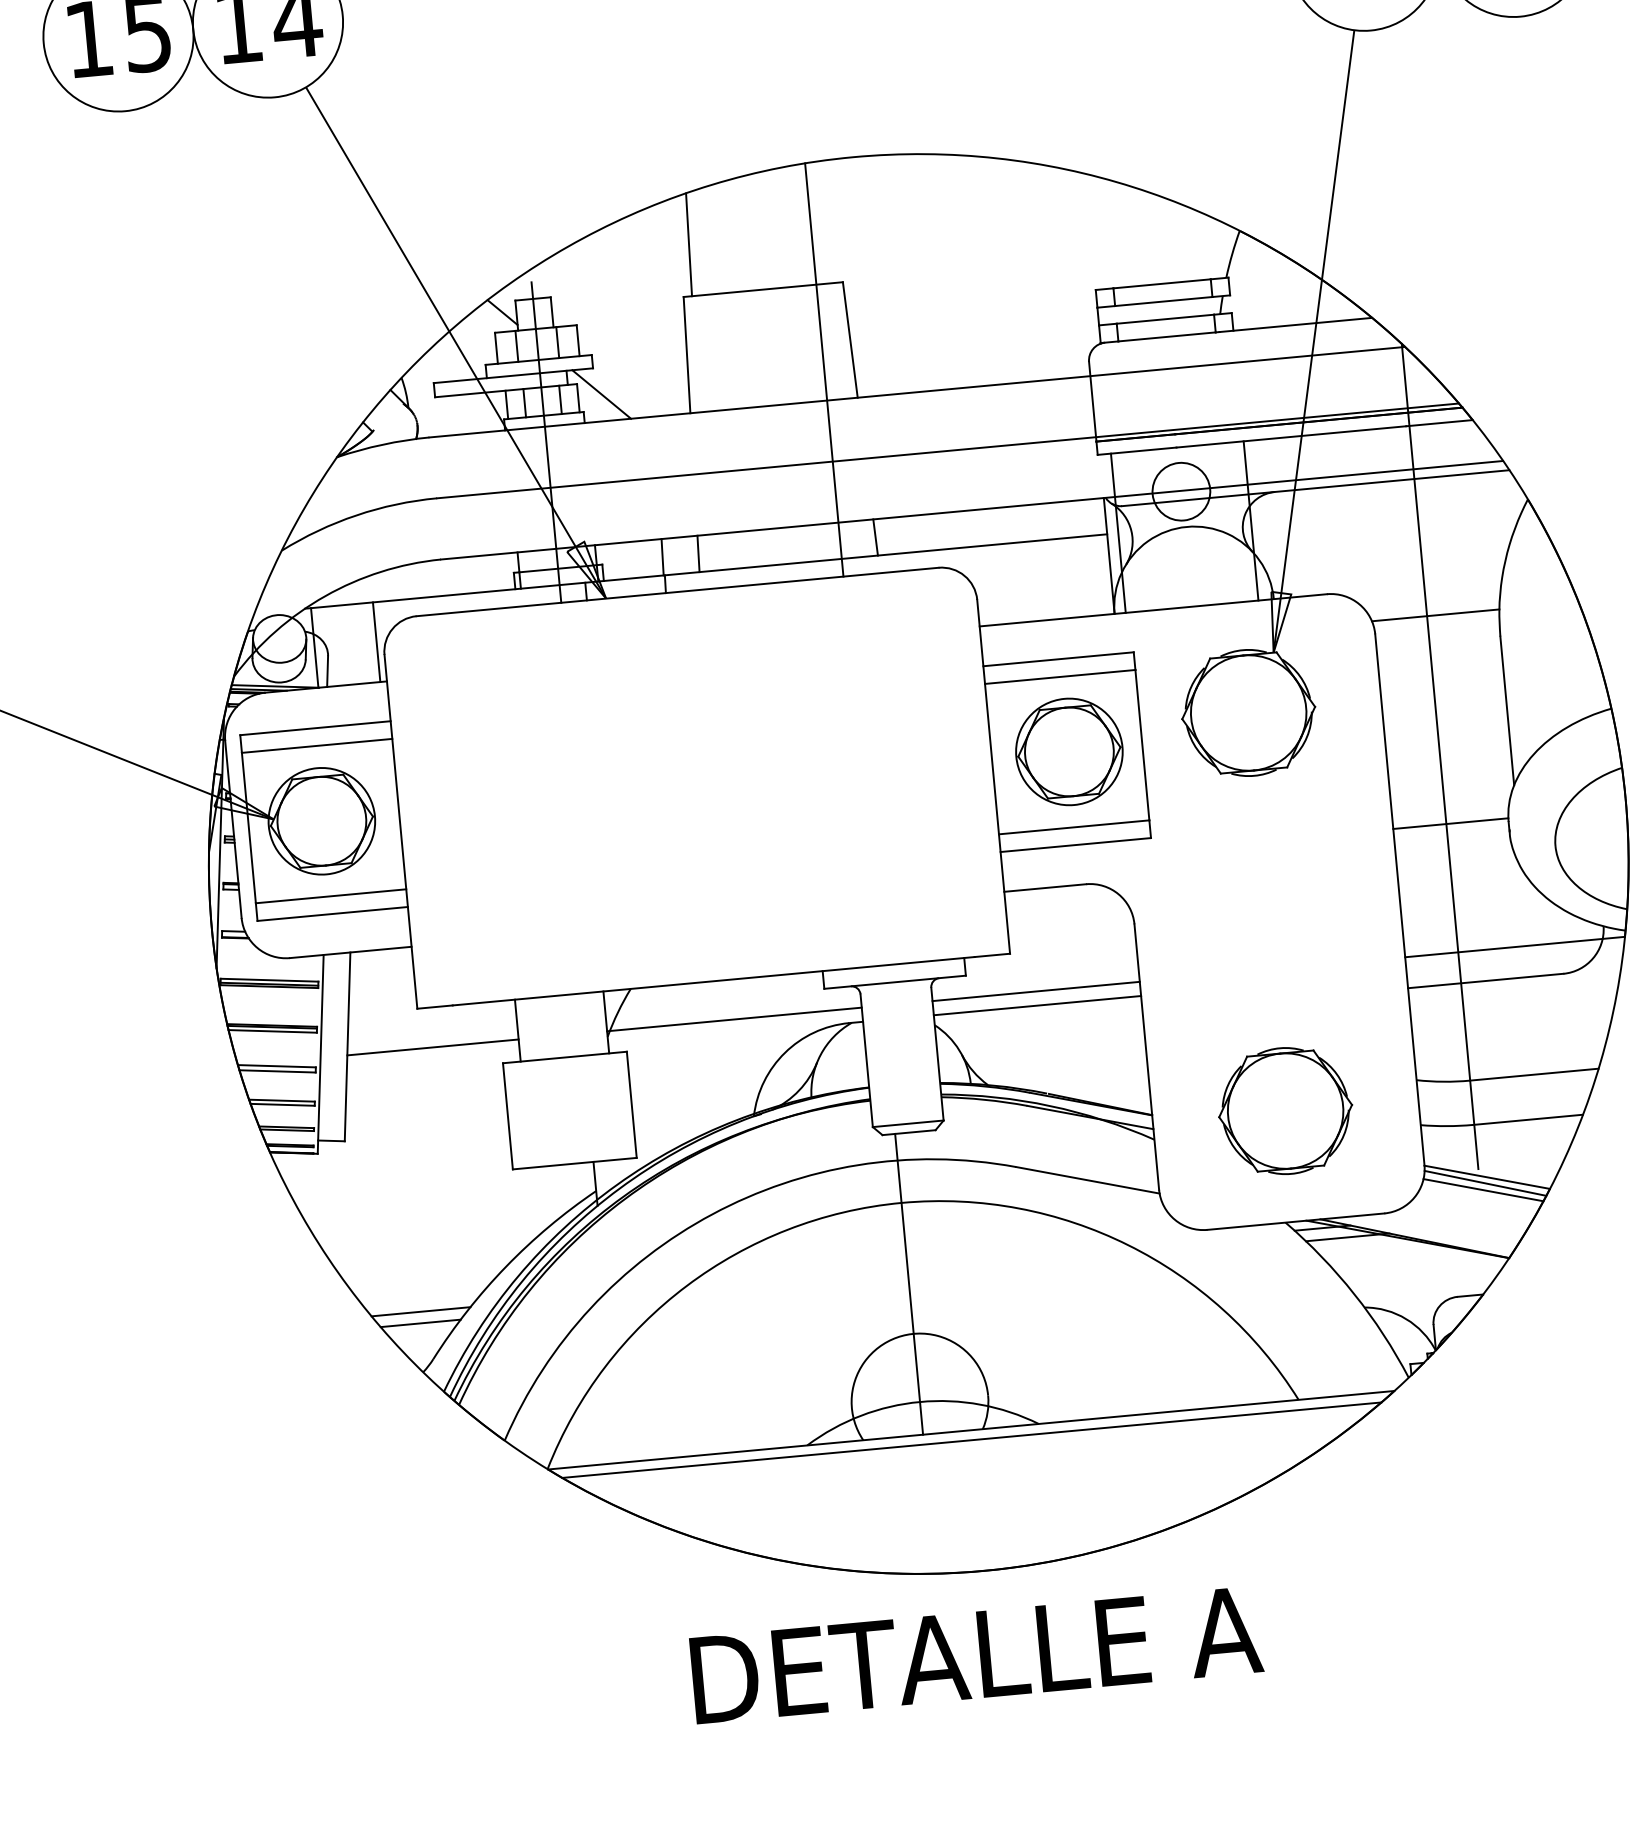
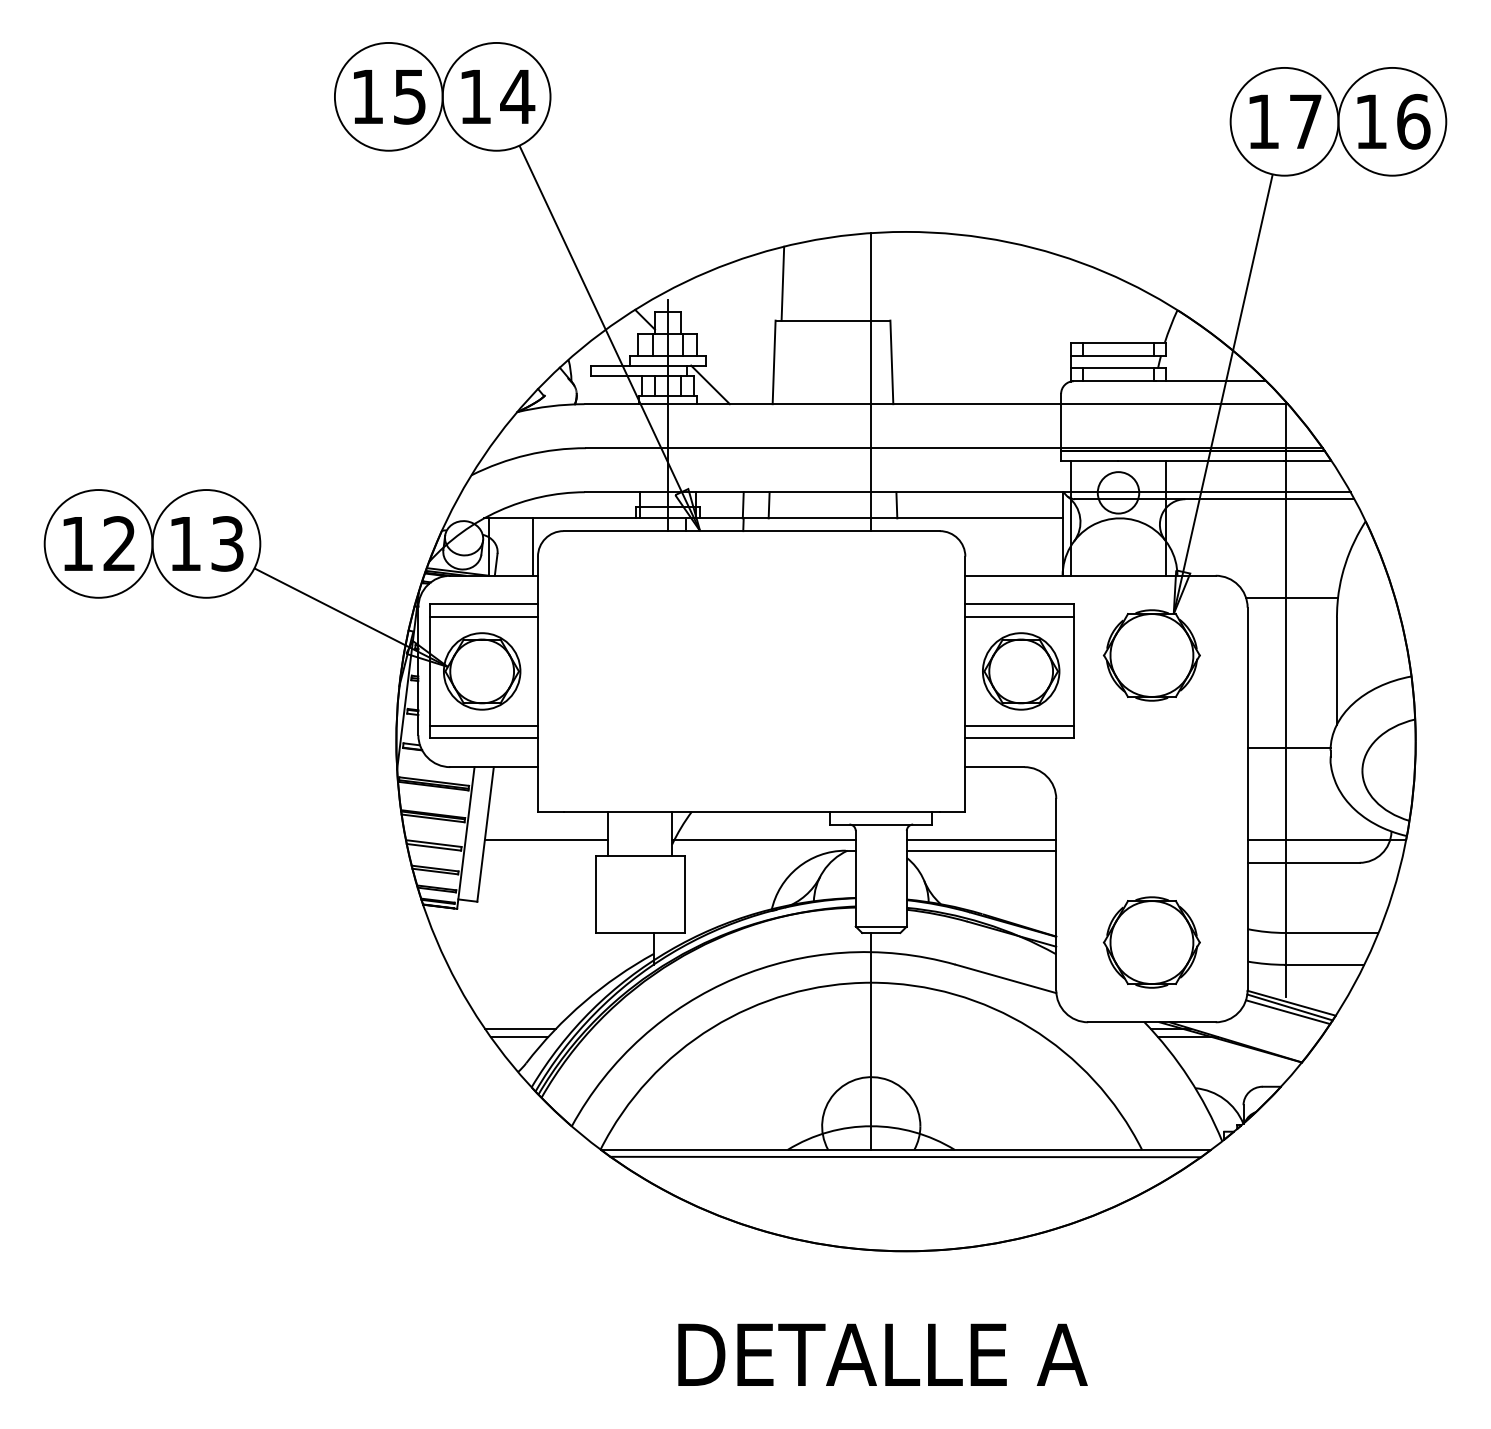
text: (975, 1654) -> (882, 1354), moved

